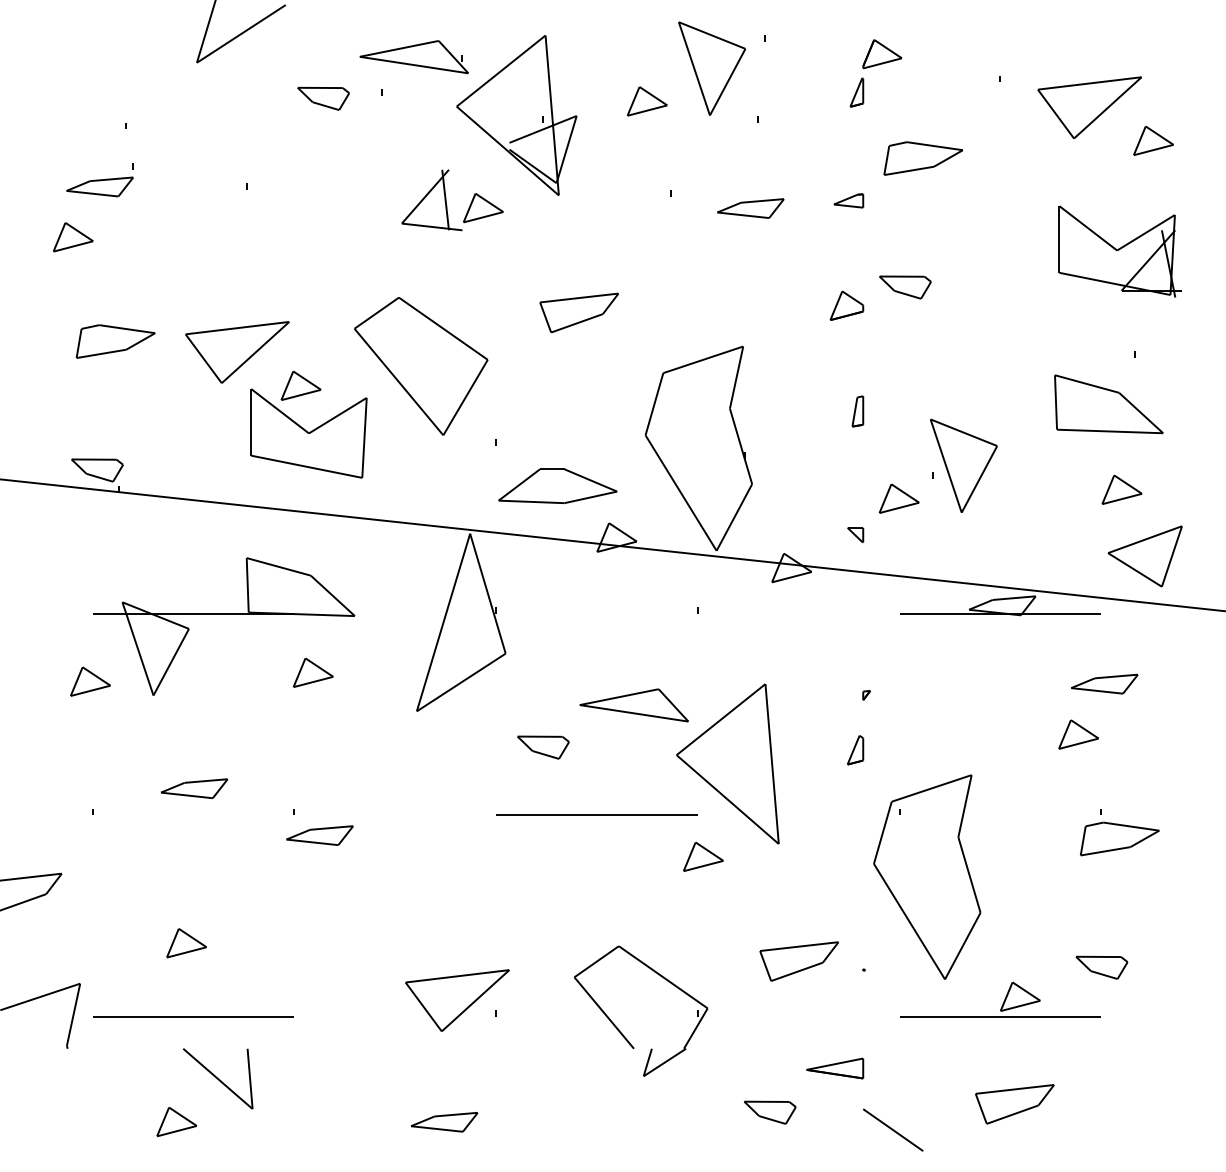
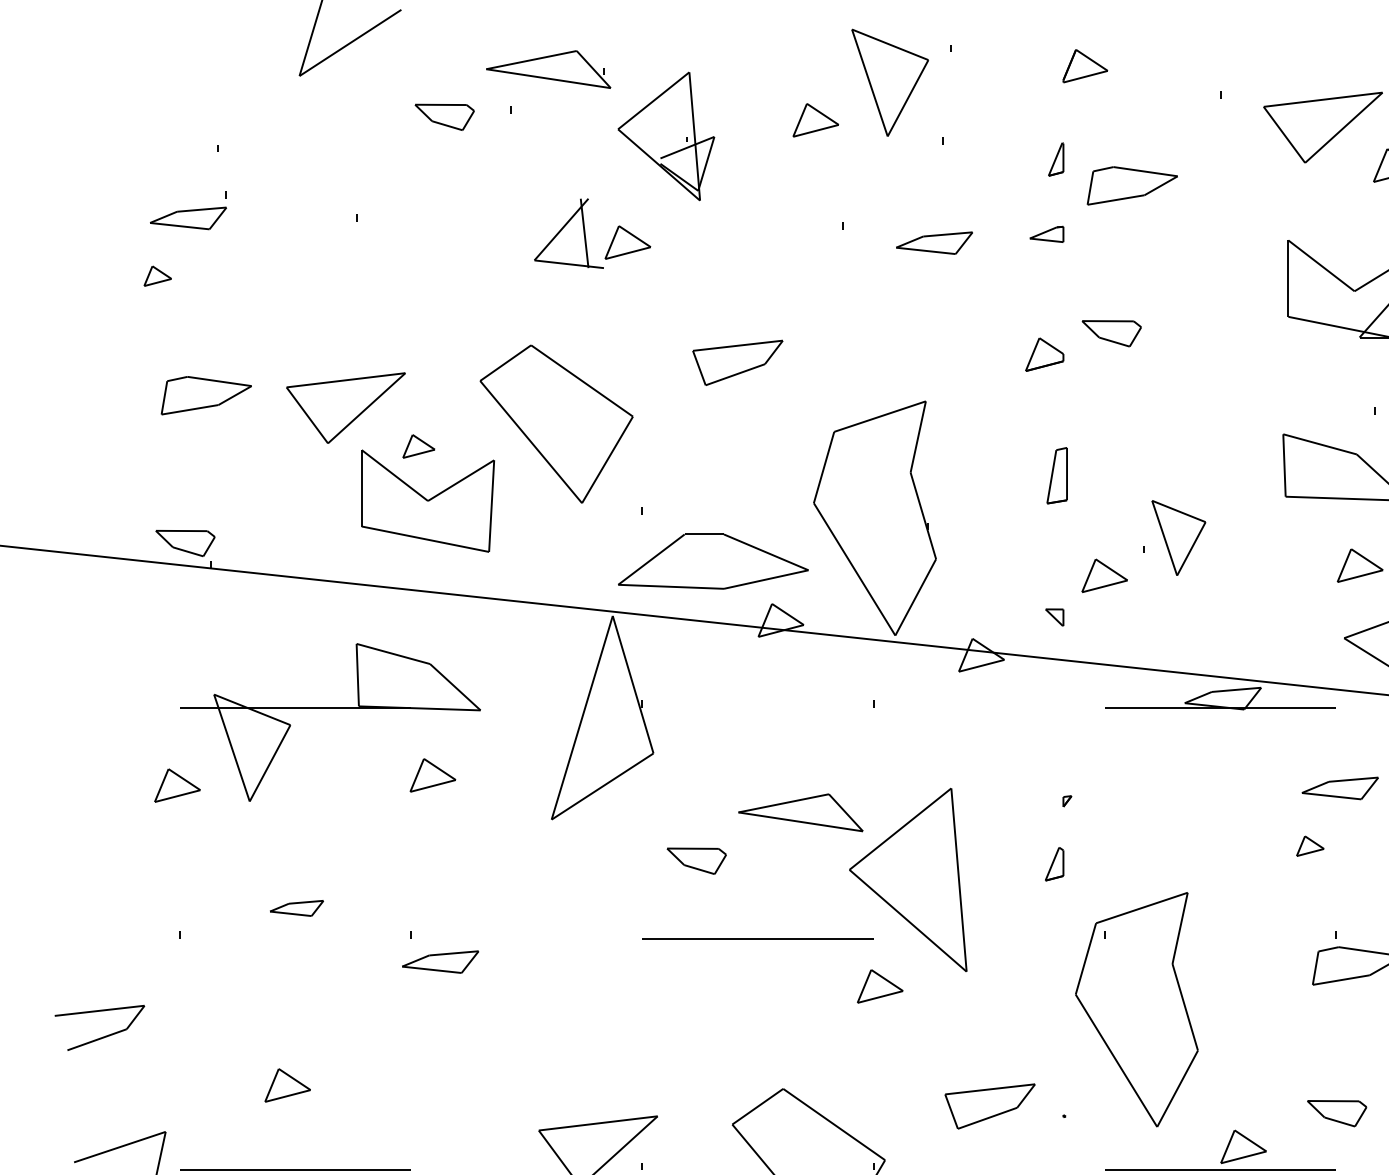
part: (856, 92) -> (1055, 159), moved
part: (516, 115) -> (665, 136), size x0.7
part: (73, 237) -> (158, 276), size x0.6
part: (300, 385) -> (418, 446), size x0.7
part: (857, 411) -> (1056, 475), size x1.6
part: (963, 465) -> (1178, 537), size x0.7
part: (557, 485) -> (712, 560), size x1.4
part: (1078, 734) -> (1310, 846), size x0.6
part: (194, 788) -> (296, 908), size x0.7

